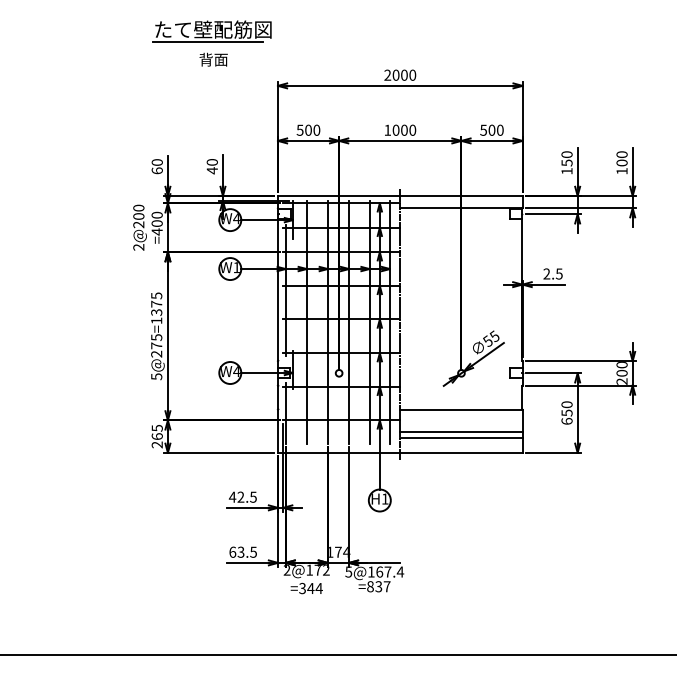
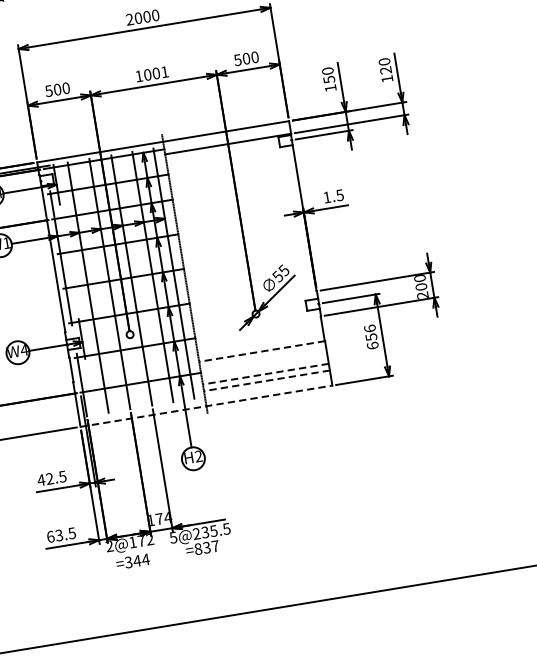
text: (412, 129) -> (164, 71), 1000 -> 1001
text: (621, 162) -> (385, 70), 100 -> 120
text: (546, 273) -> (326, 196), 2.5 -> 1.5
text: (566, 404) -> (369, 328), 650 -> 656
line: (460, 409) -> (261, 351), solid -> dashed
line: (460, 431) -> (264, 374), solid -> dashed
line: (460, 438) -> (266, 381), solid -> dashed
line: (400, 452) -> (206, 405), solid -> dashed
text: (384, 498) -> (197, 455), H1 -> H2
text: (386, 571) -> (212, 530), 5@167.4 -> 5@235.5

